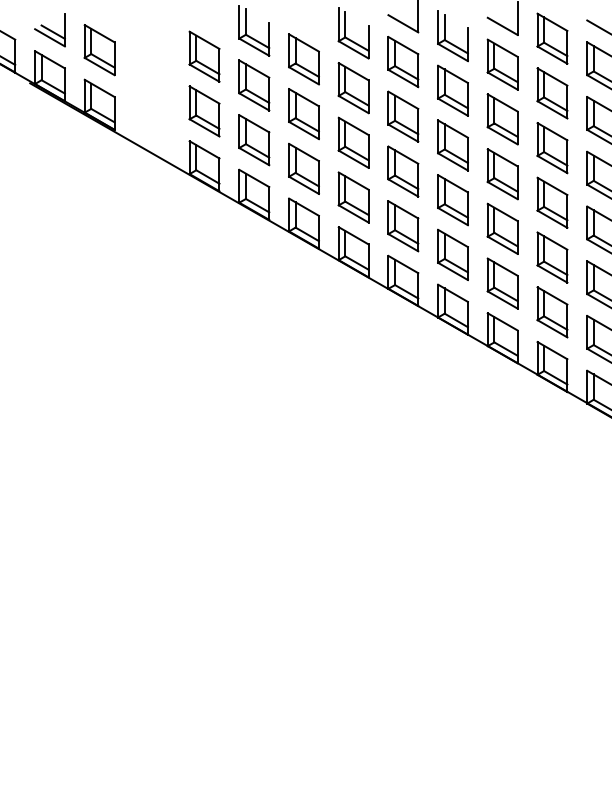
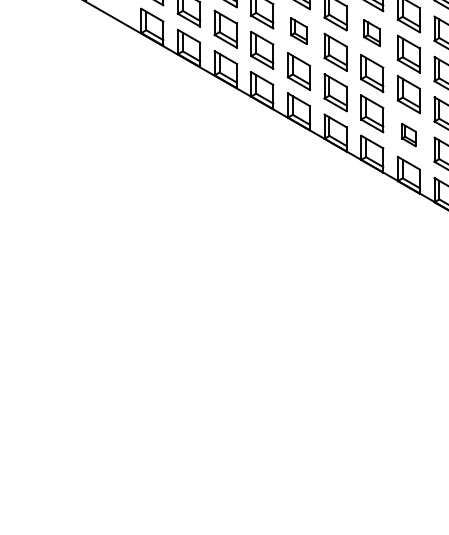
part: (403, 171) -> (299, 31), size x0.7
part: (502, 174) -> (372, 33), size x0.7
part: (552, 312) -> (408, 135), size x0.6

